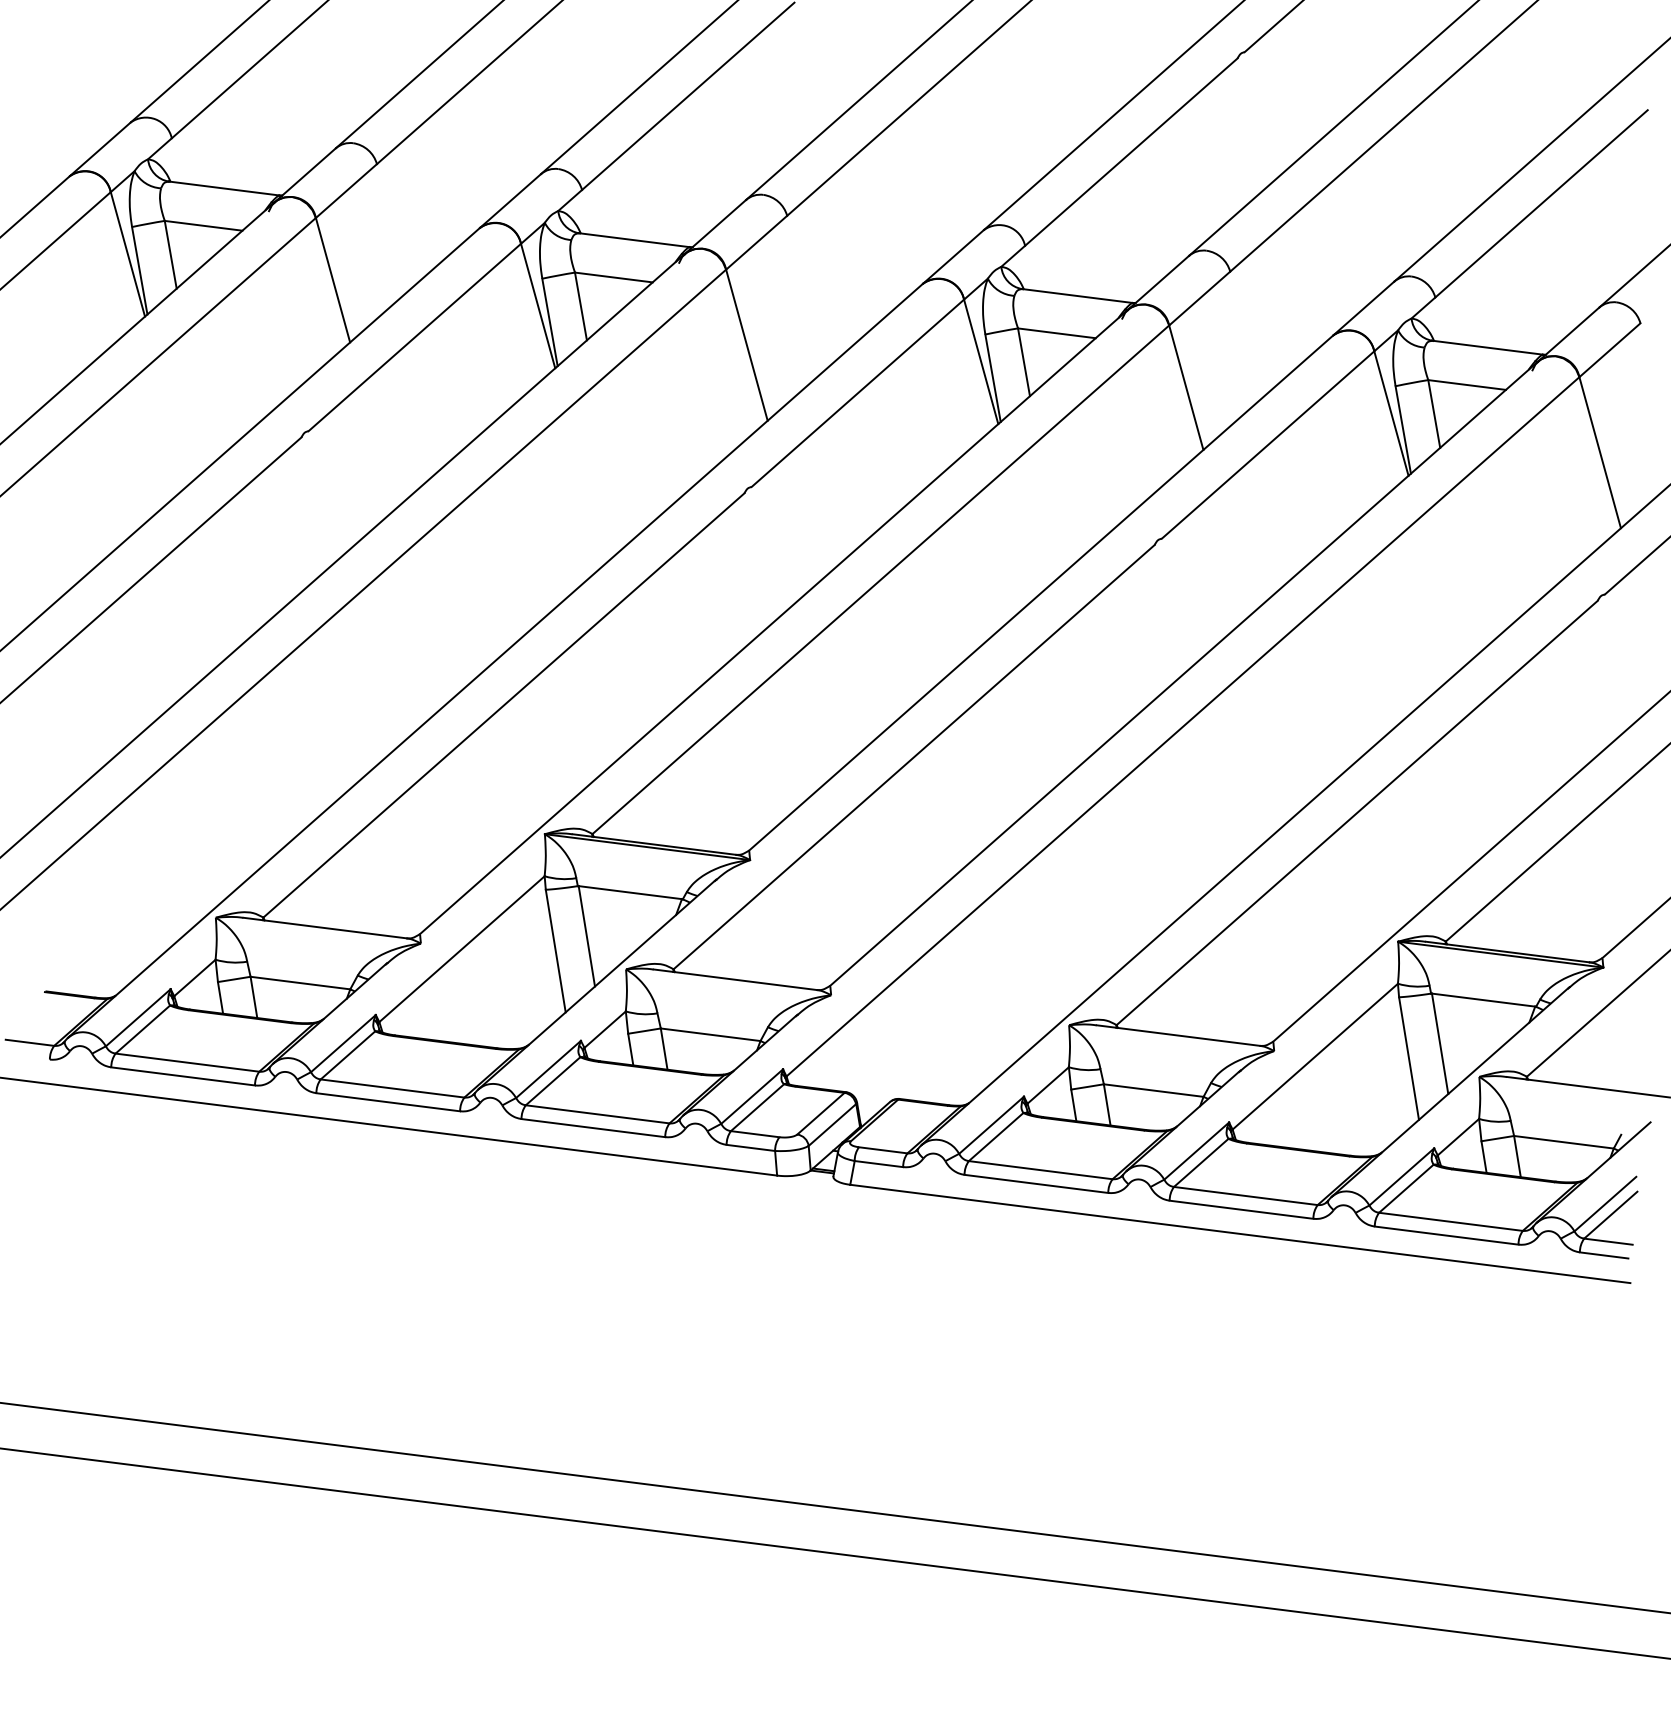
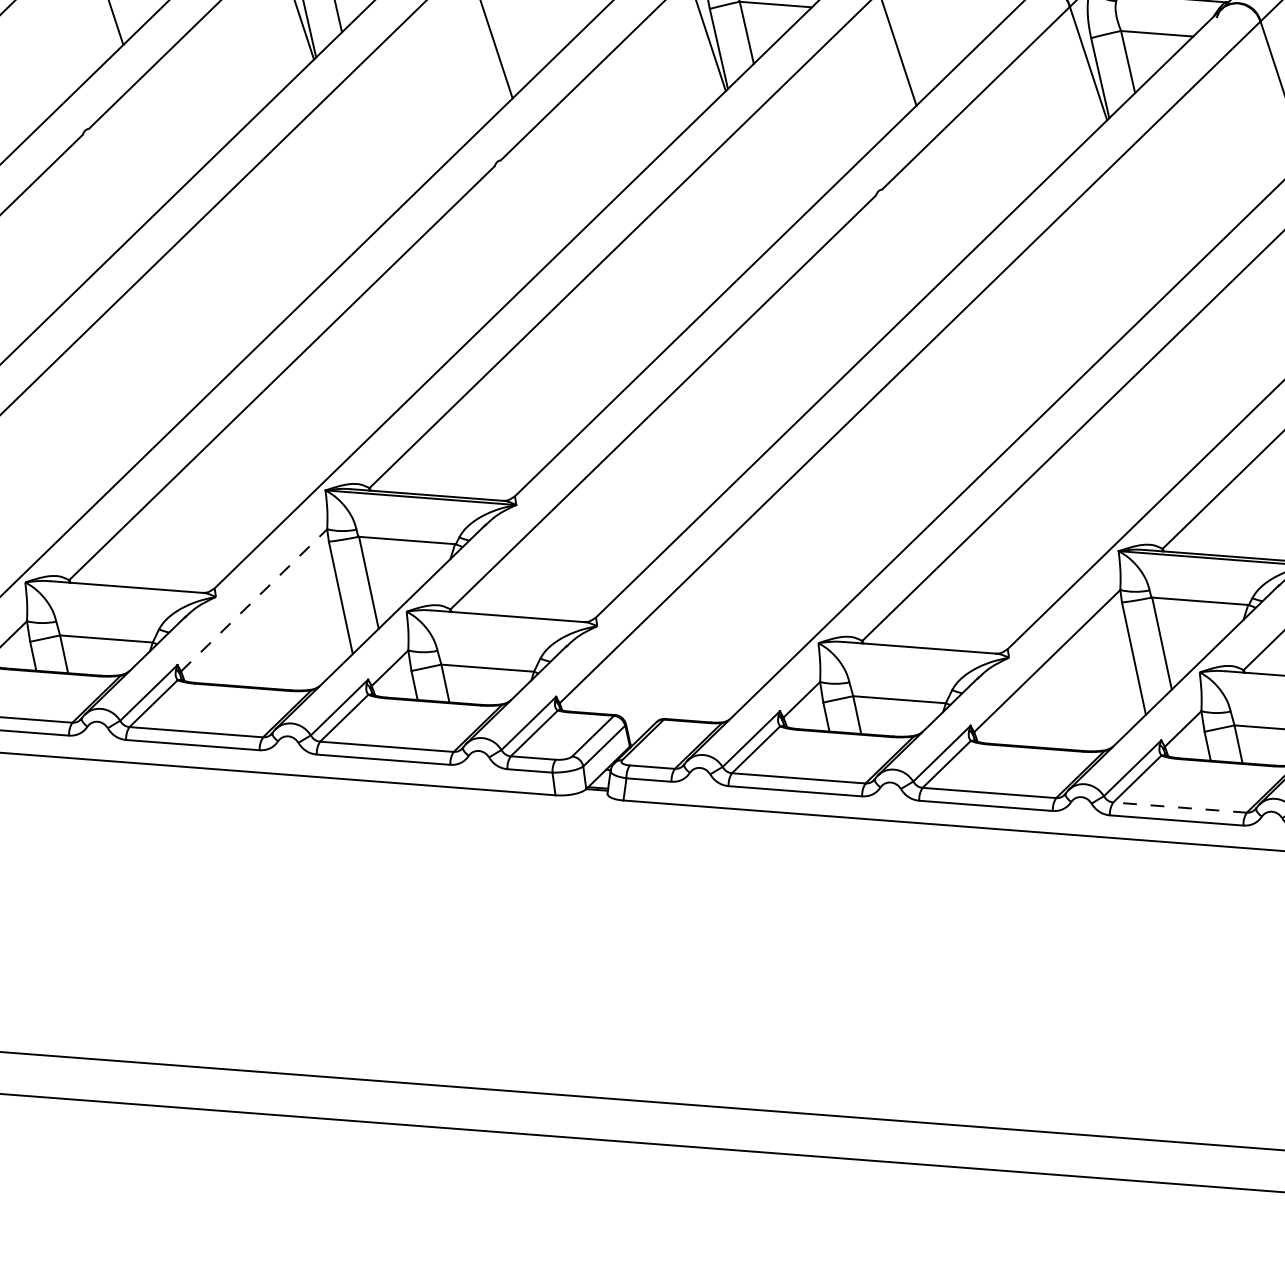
line: (462, 948) -> (254, 599), solid -> dashed
line: (1450, 1221) -> (1179, 807), solid -> dashed

